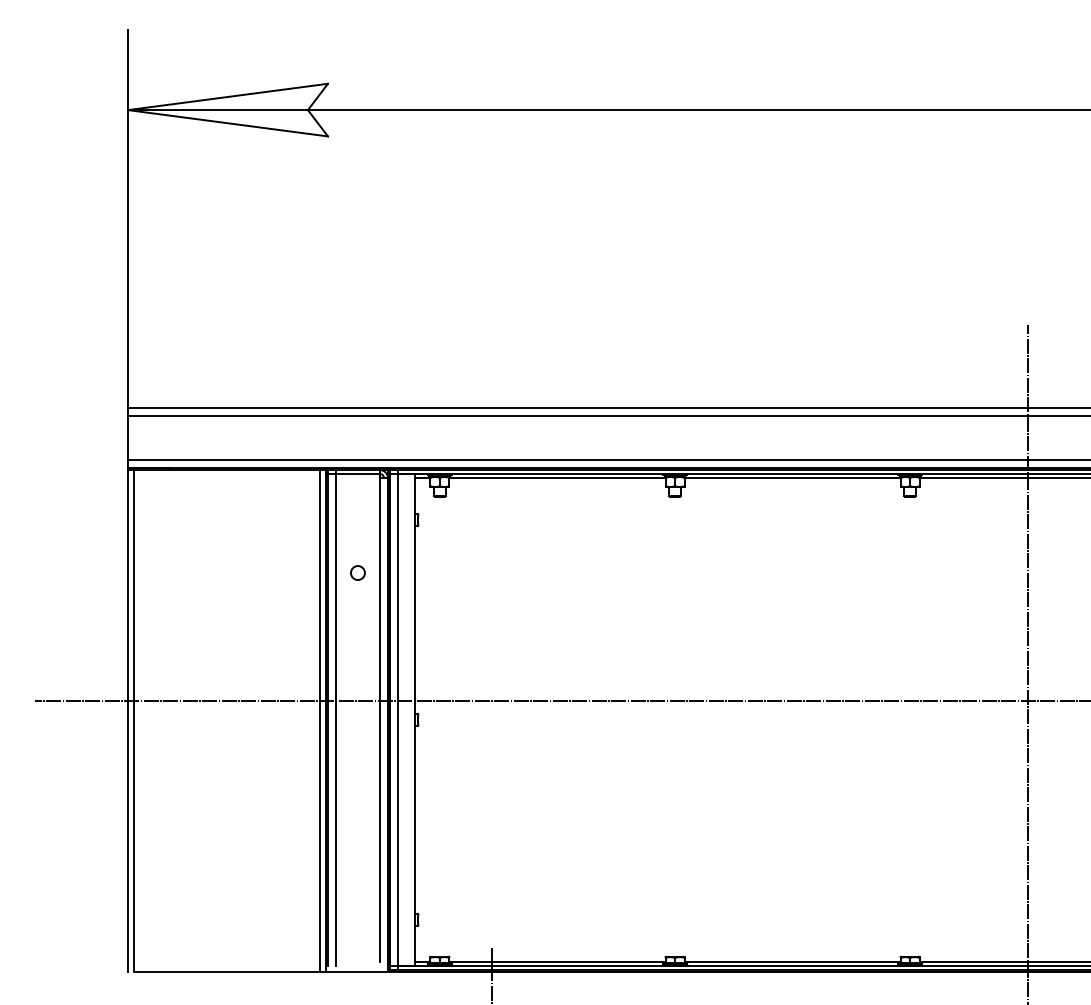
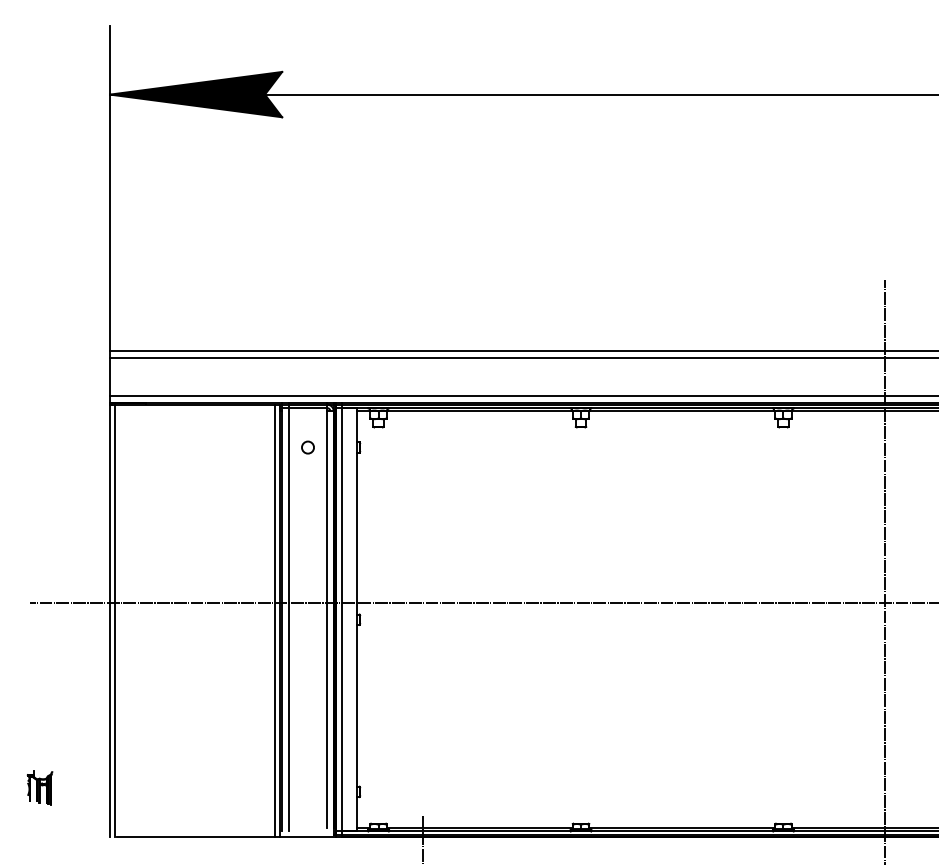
fill: (227, 109) -> (195, 94), added
circle: (357, 572) -> (307, 447), moved
part: (46, 915) -> (39, 788), added

